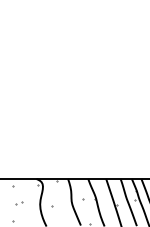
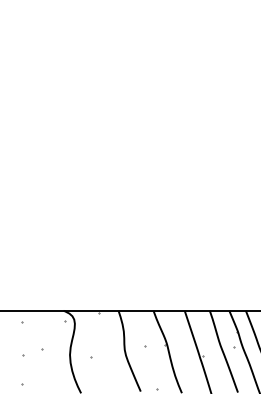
part: (19, 203) -> (34, 353), size x1.6

